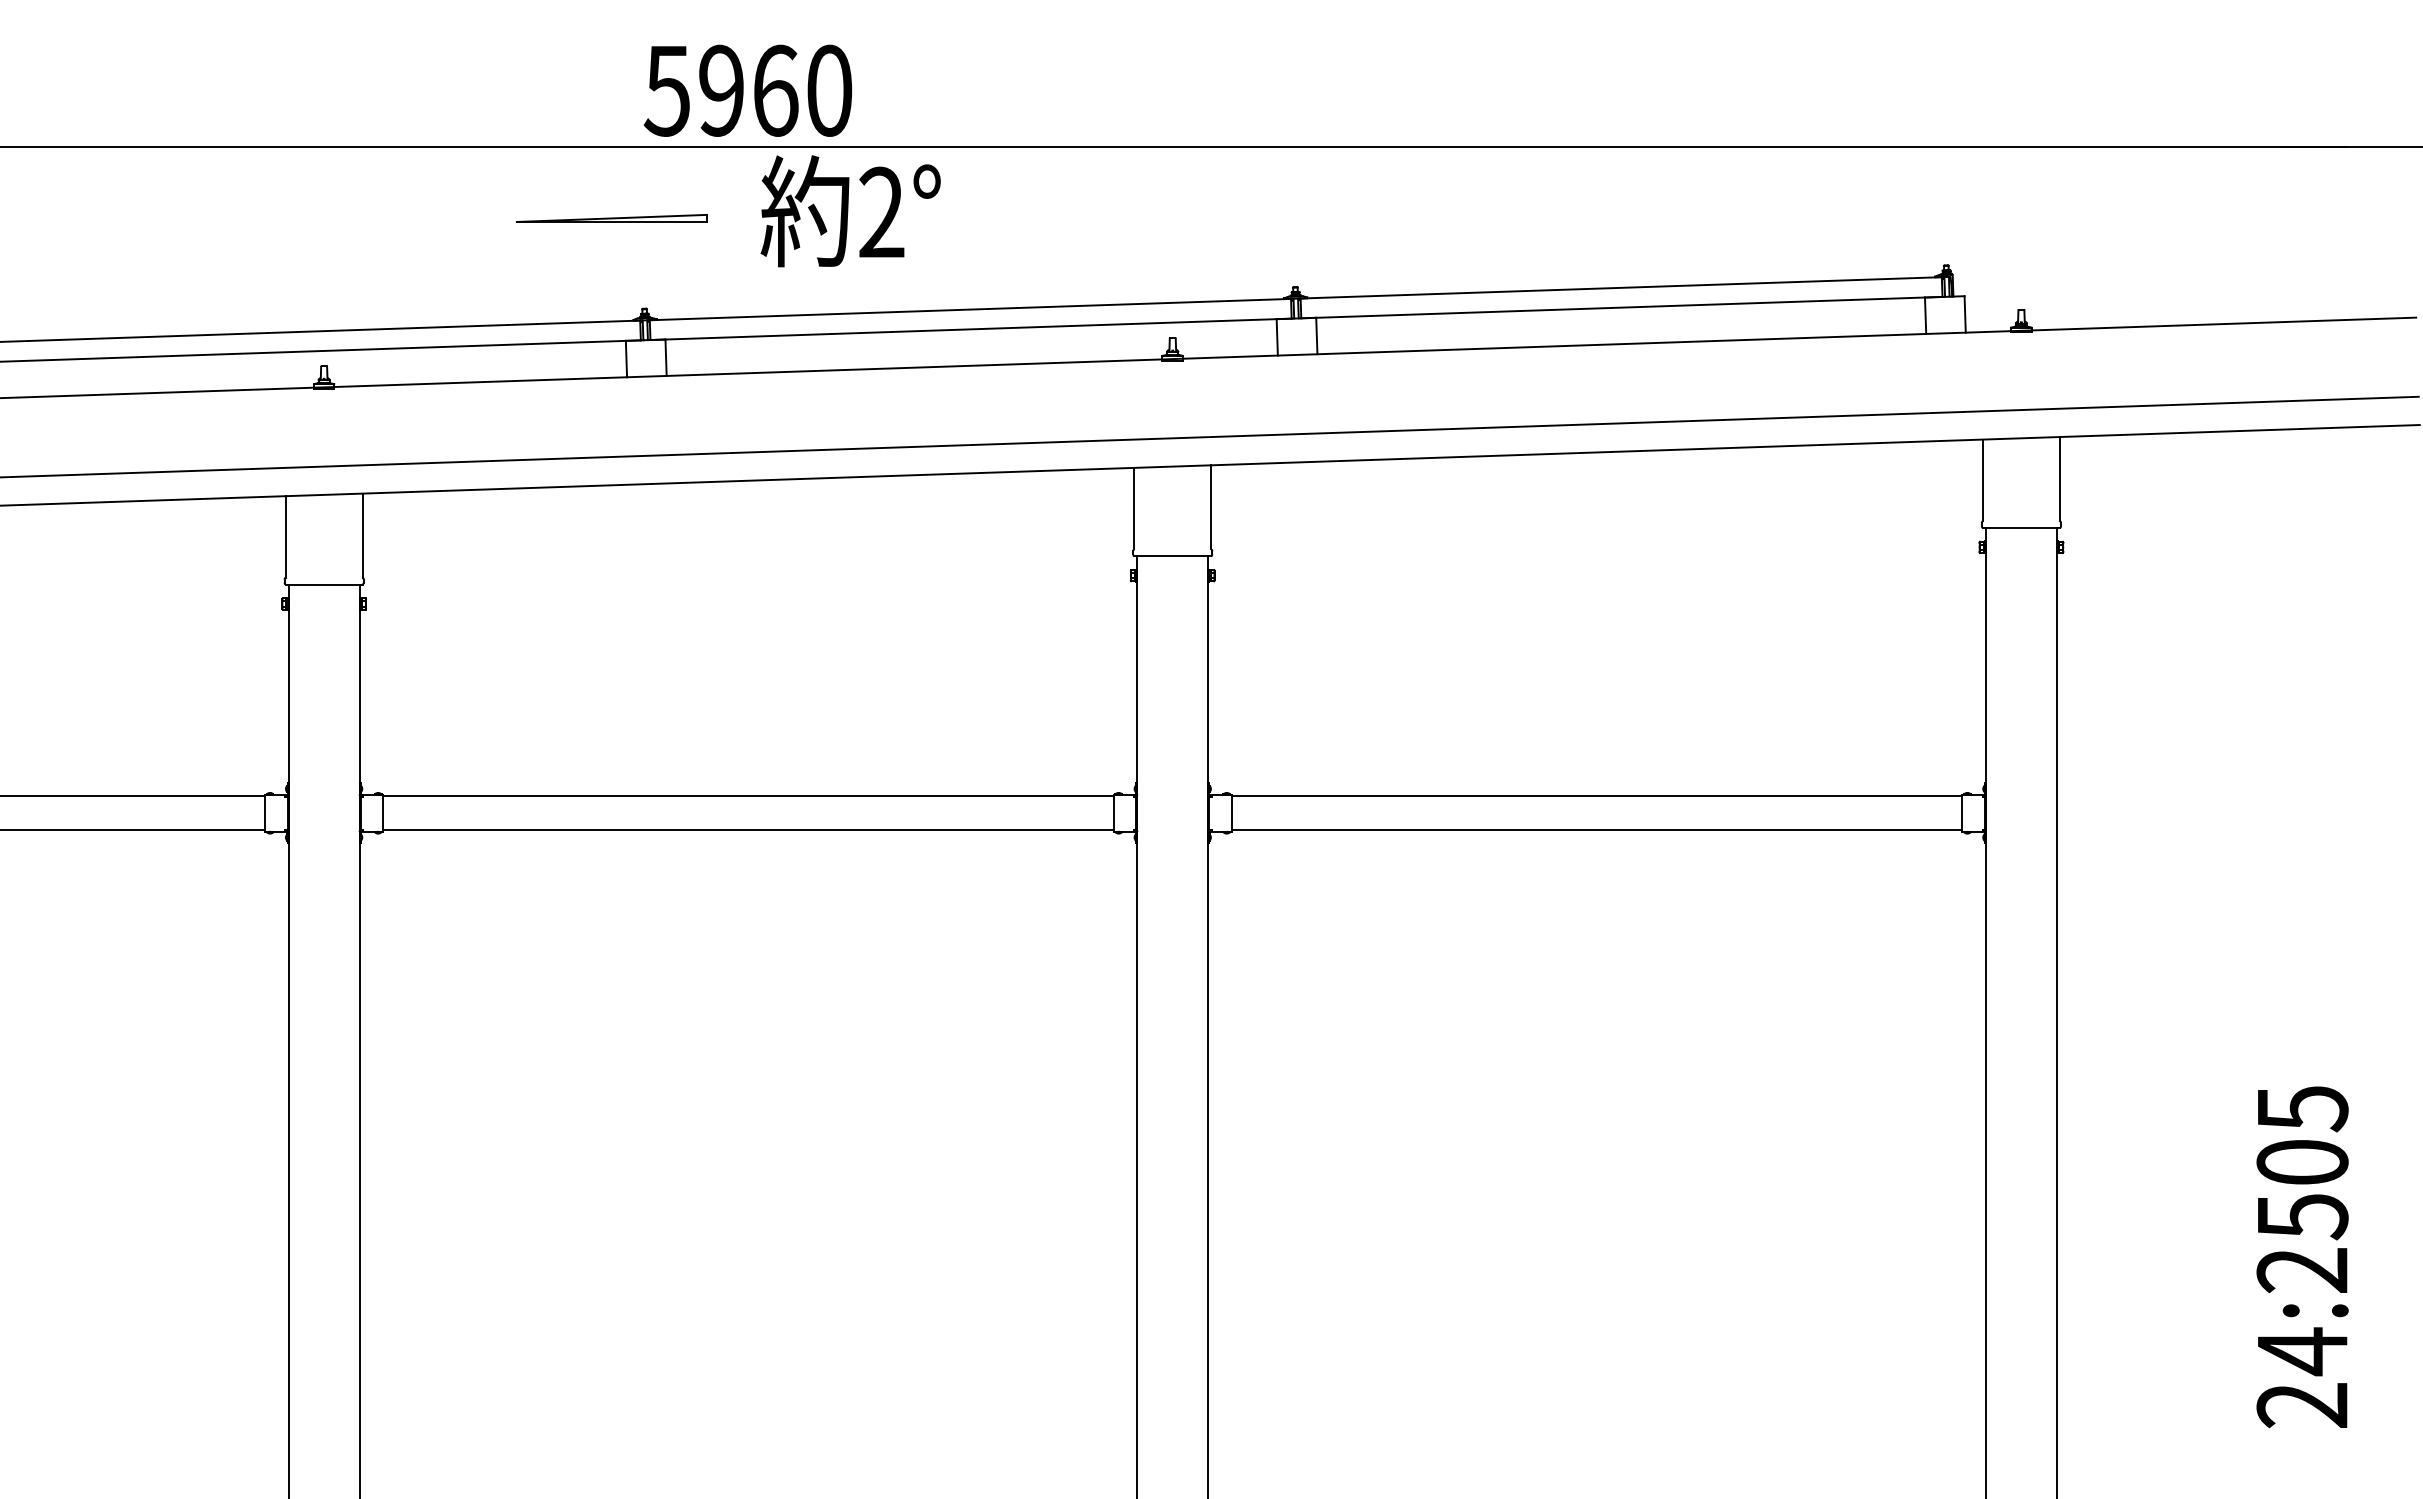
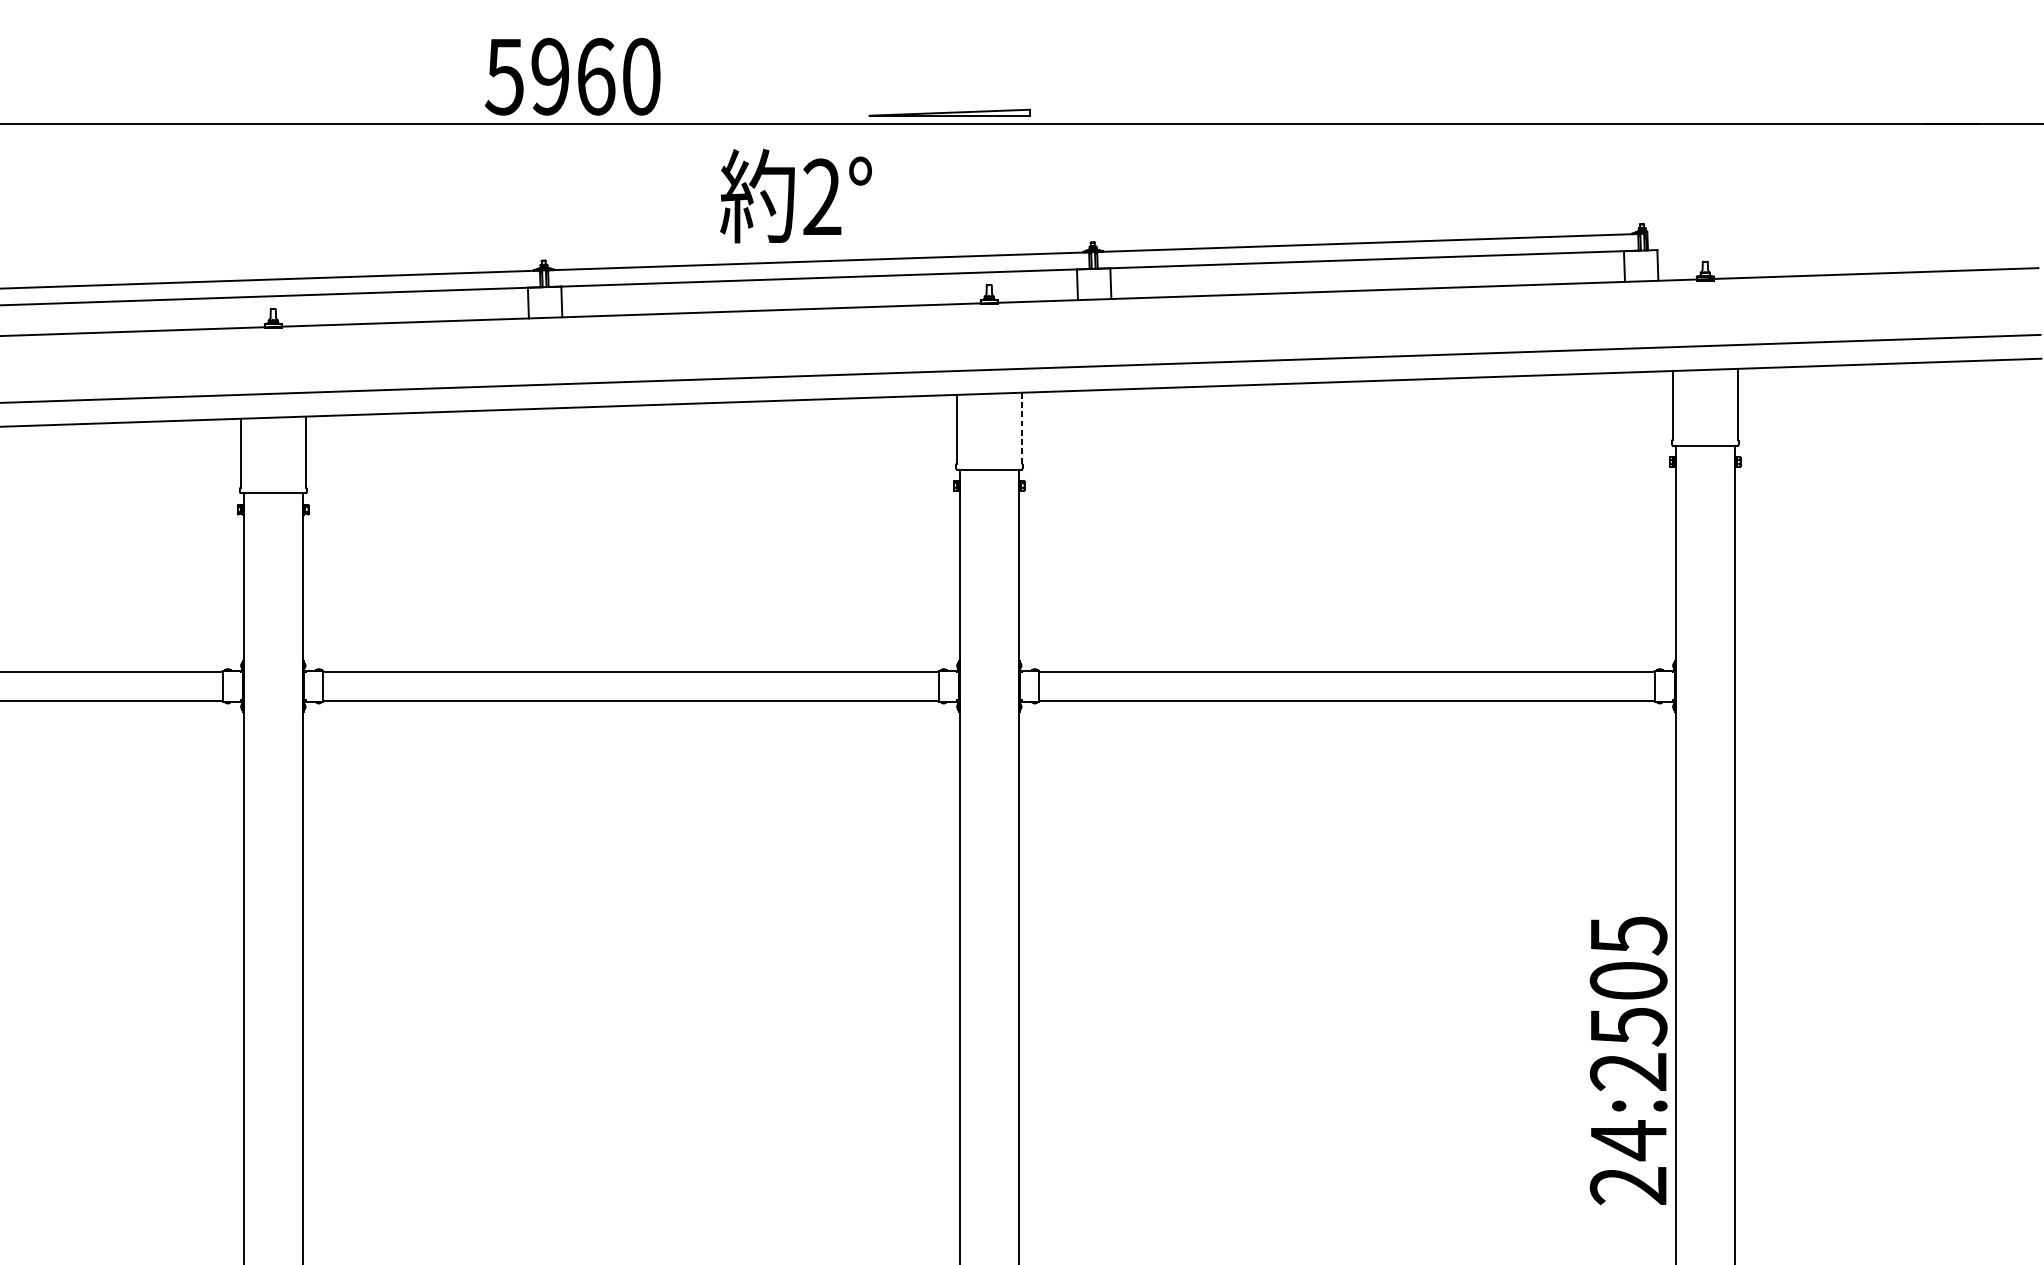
text: (747, 90) -> (572, 76), moved
text: (850, 211) -> (795, 196), moved
part: (611, 218) -> (949, 112), moved
line: (1211, 507) -> (1022, 428), solid -> dashed
text: (2302, 1257) -> (1628, 1061), moved

